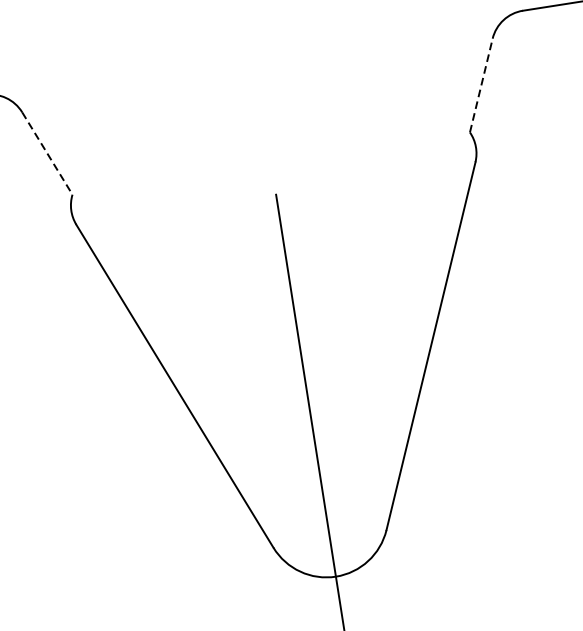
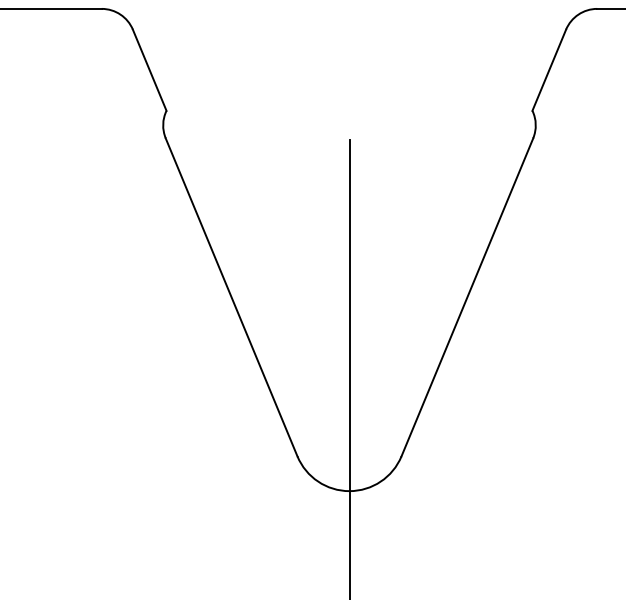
line: (481, 85) -> (549, 70), dashed -> solid
line: (47, 153) -> (149, 70), dashed -> solid

